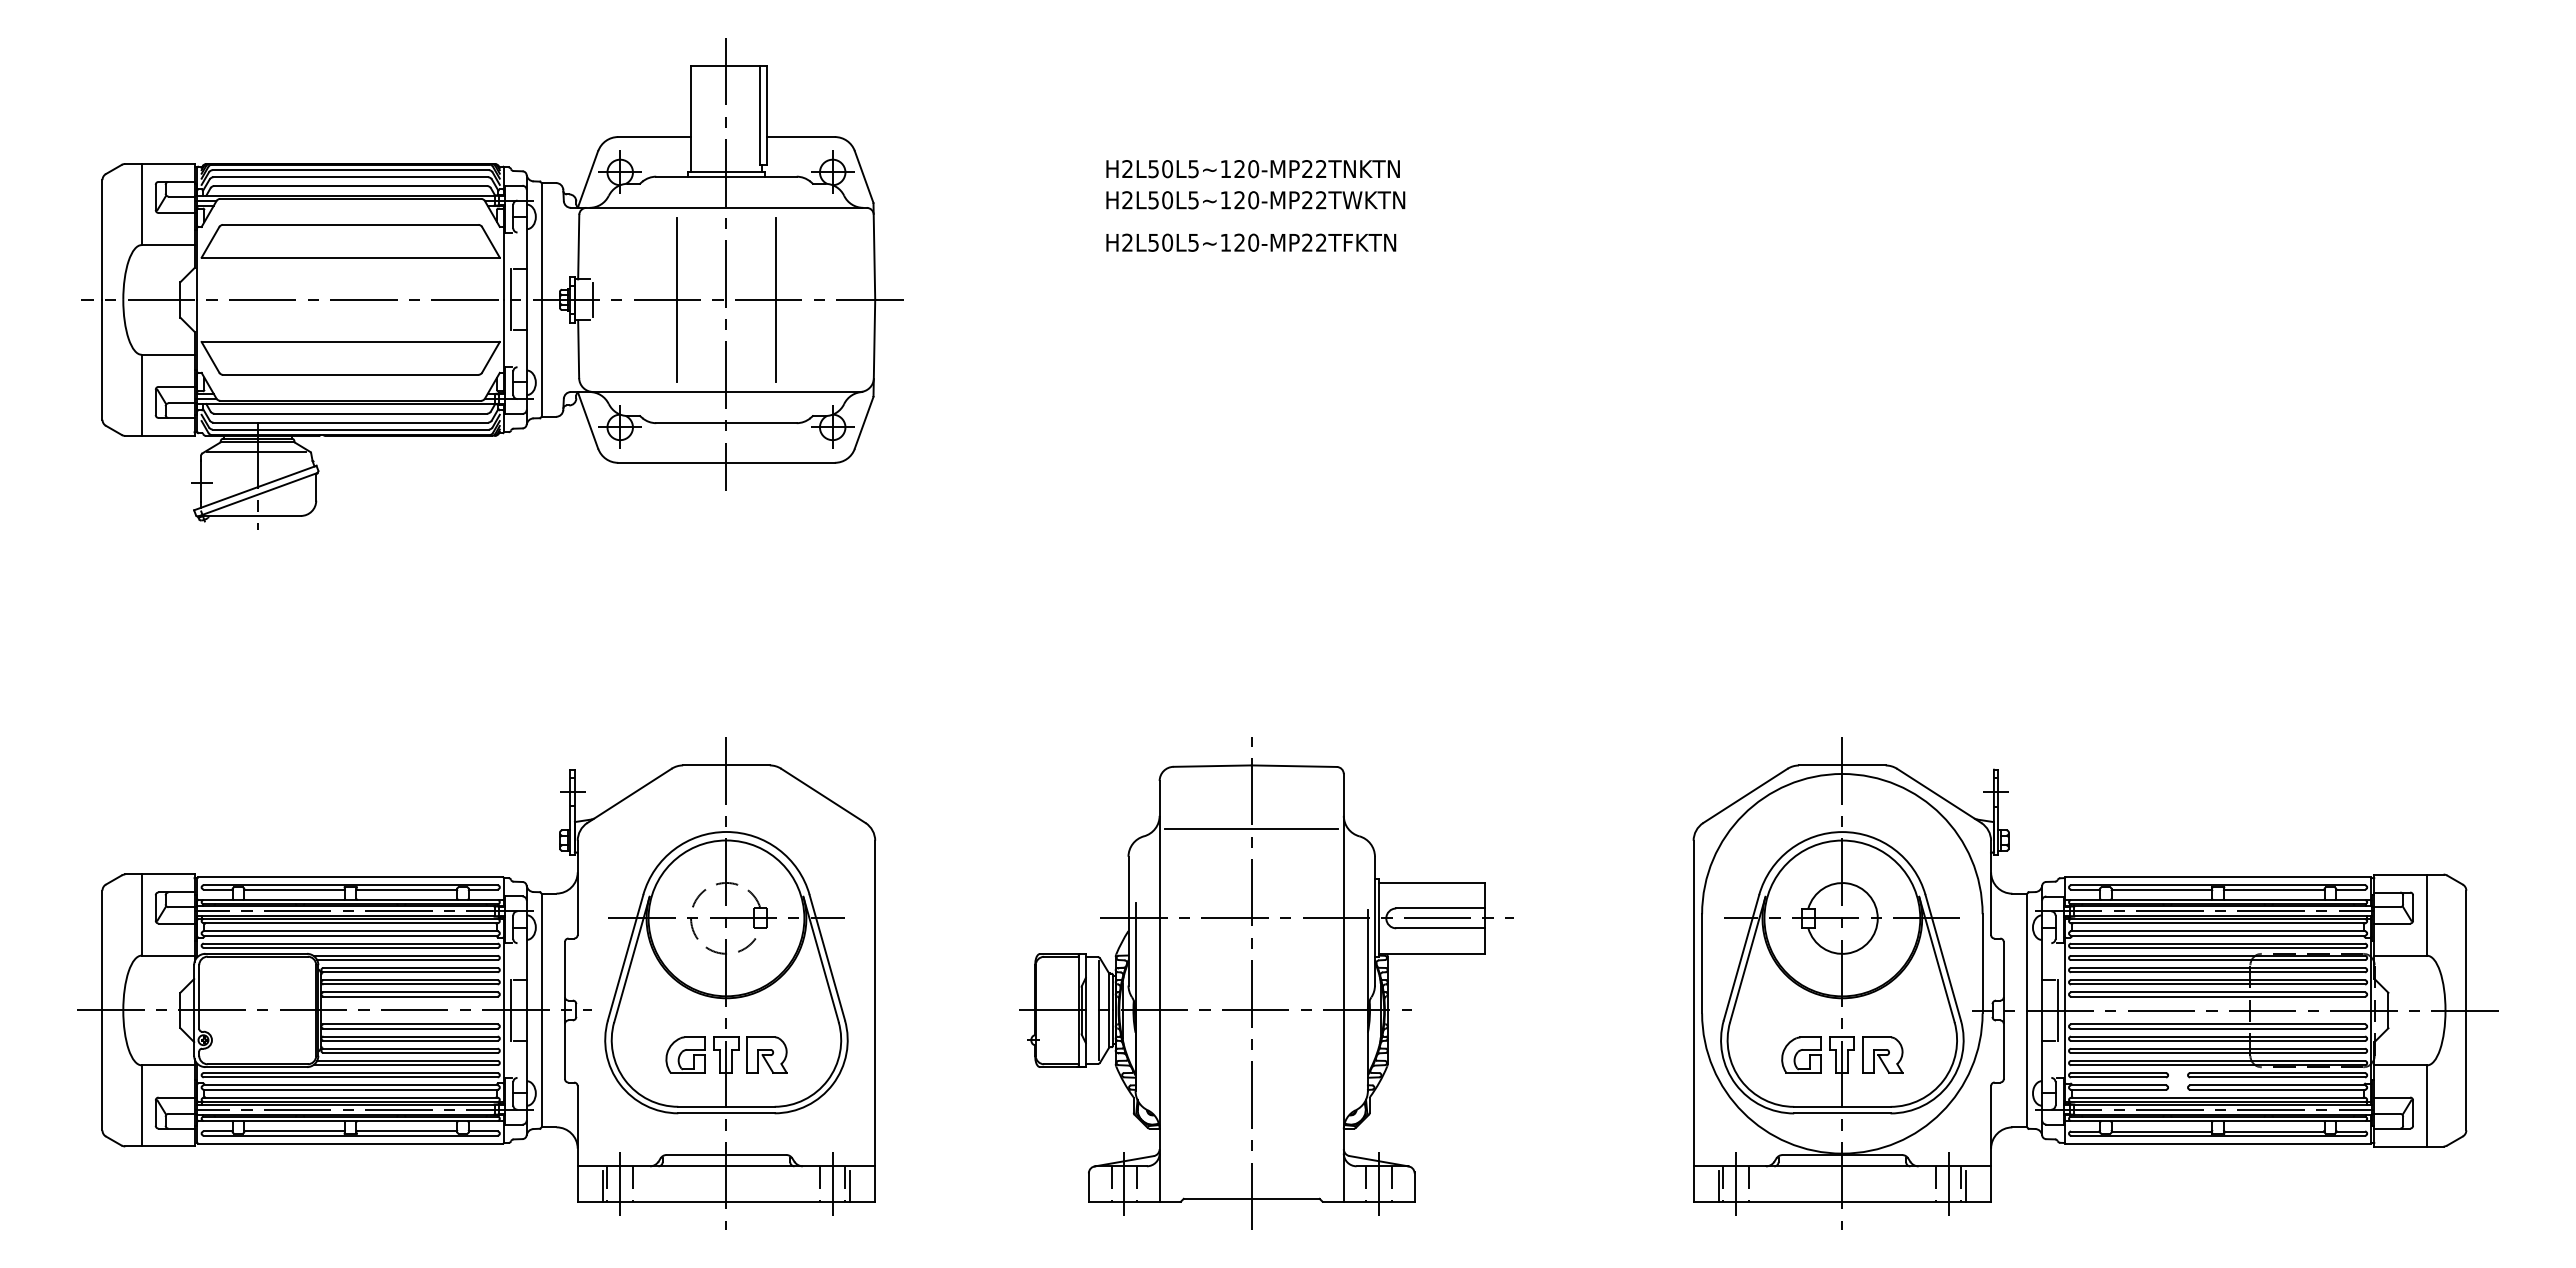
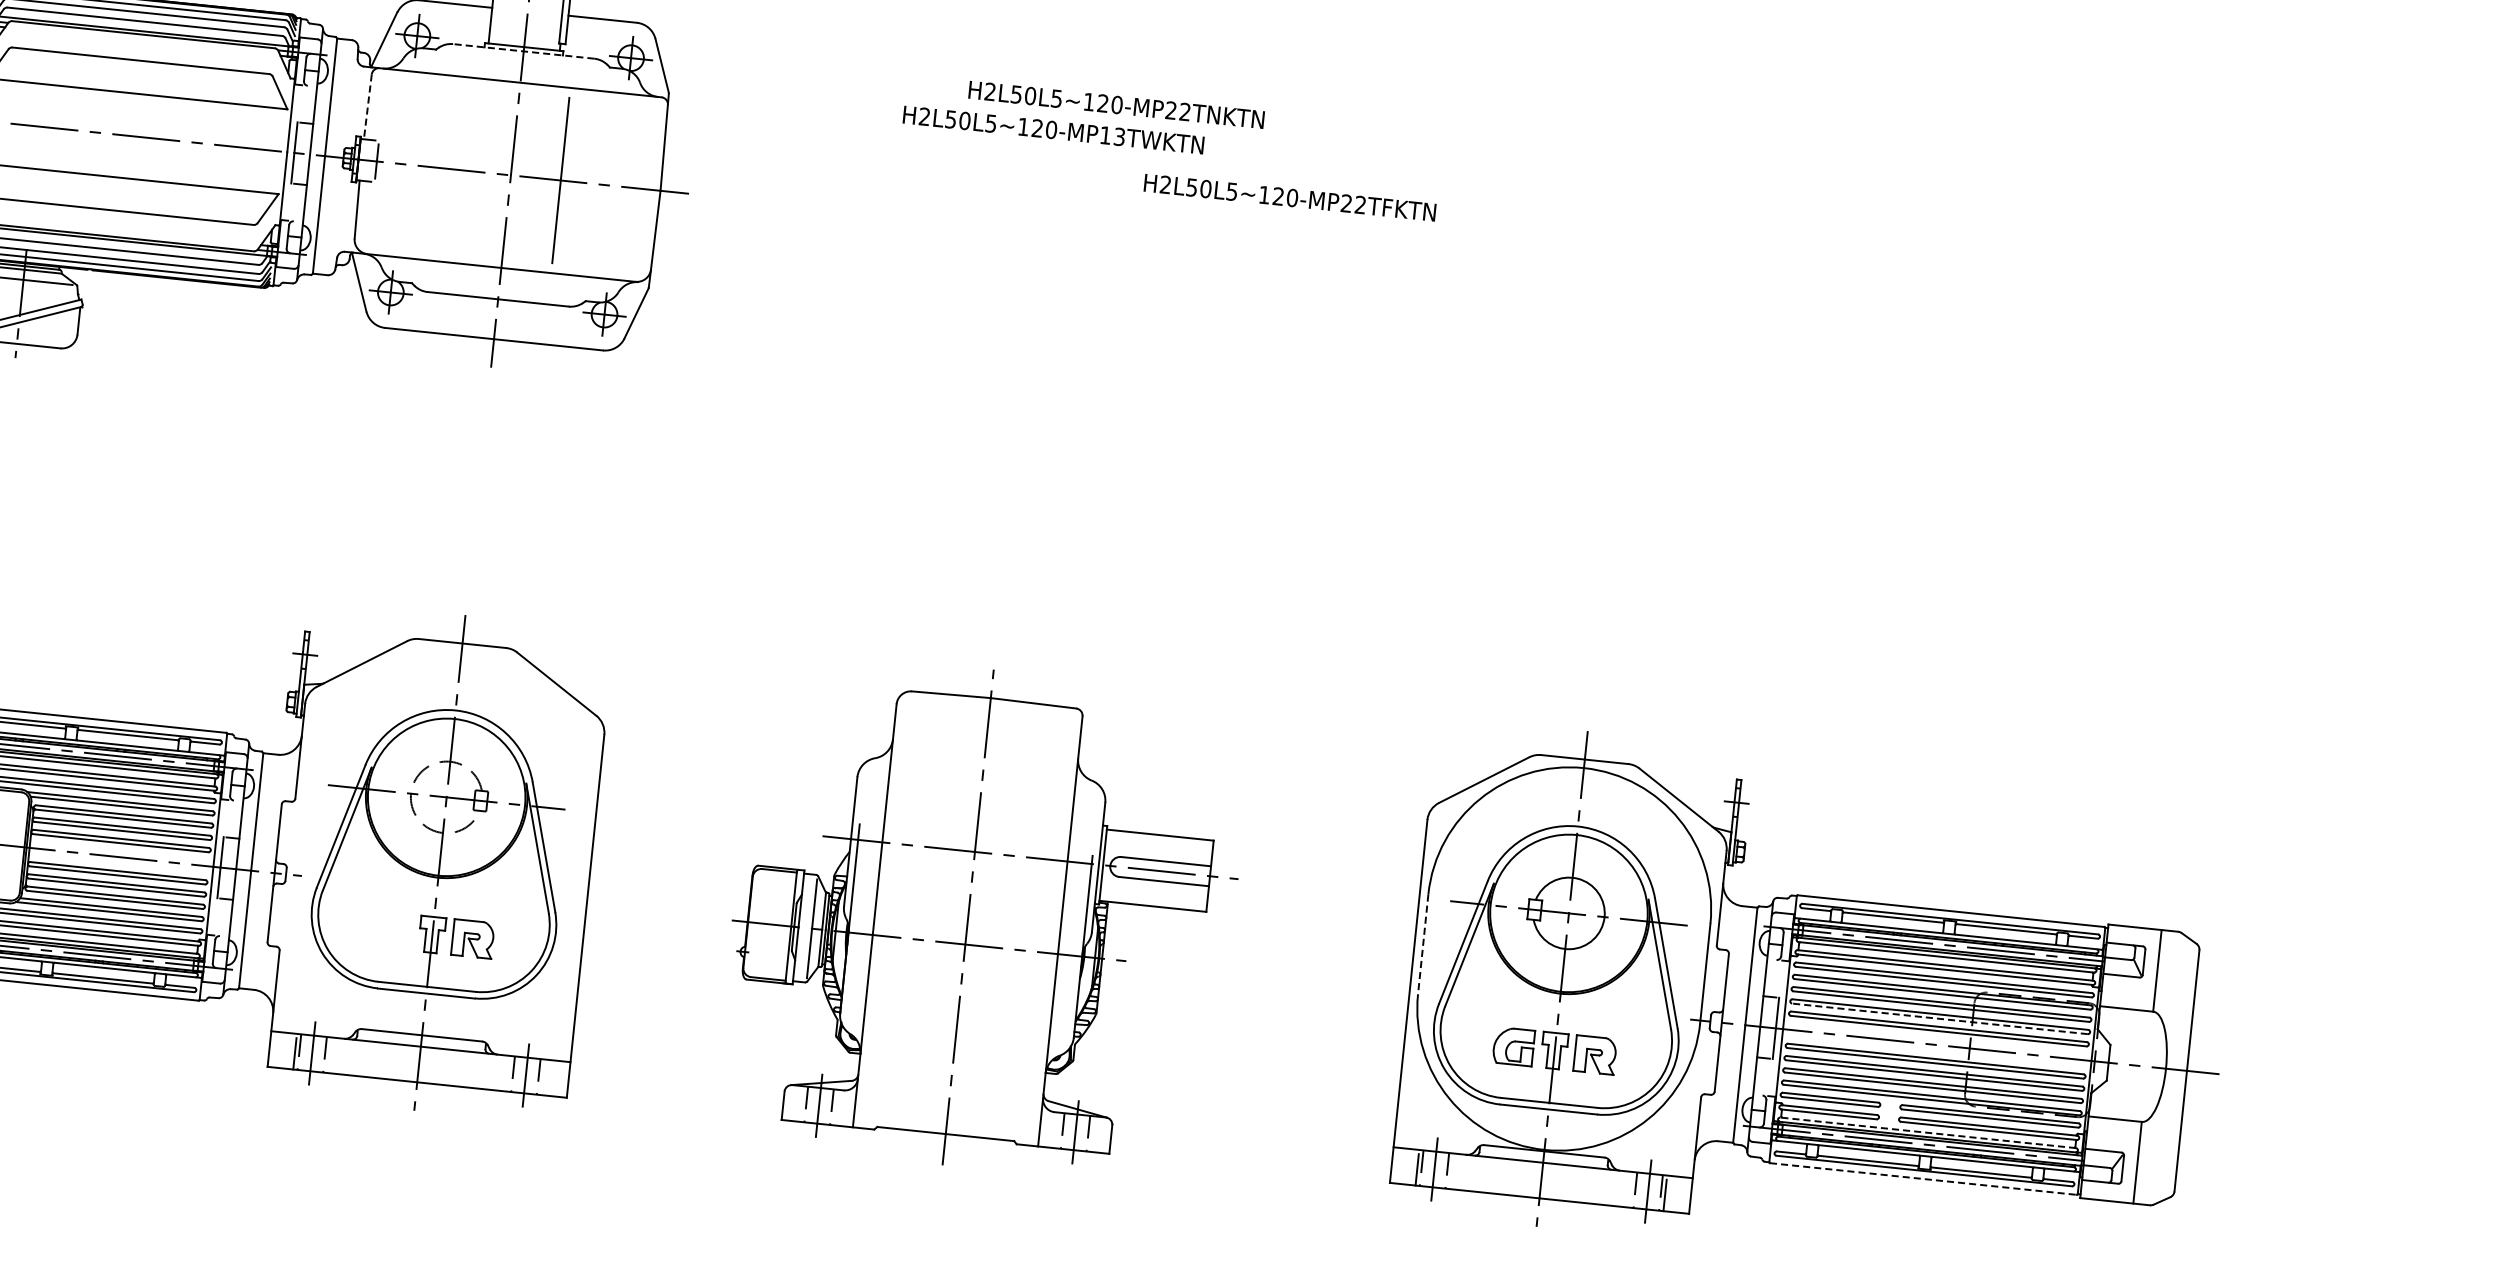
text: (1252, 169) -> (1115, 105), moved
line: (725, 176) -> (522, 51), solid -> dashed
text: (1314, 200) -> (1112, 136), H2L50L5~120-MP22TWKTN -> H2L50L5~120-MP13TWKTN
text: (1251, 242) -> (1290, 197), moved
line: (578, 247) -> (367, 107), solid -> dashed
line: (676, 299) -> (460, 169), removed
line: (1251, 829) -> (983, 762), removed
line: (1702, 963) -> (1423, 944), solid -> dashed
line: (2218, 984) -> (1940, 1018), solid -> dashed
part: (685, 1054) -> (391, 929), removed
line: (2218, 1097) -> (1928, 1132), solid -> dashed
line: (2218, 1143) -> (1923, 1178), solid -> dashed
line: (849, 1185) -> (542, 1078), removed

